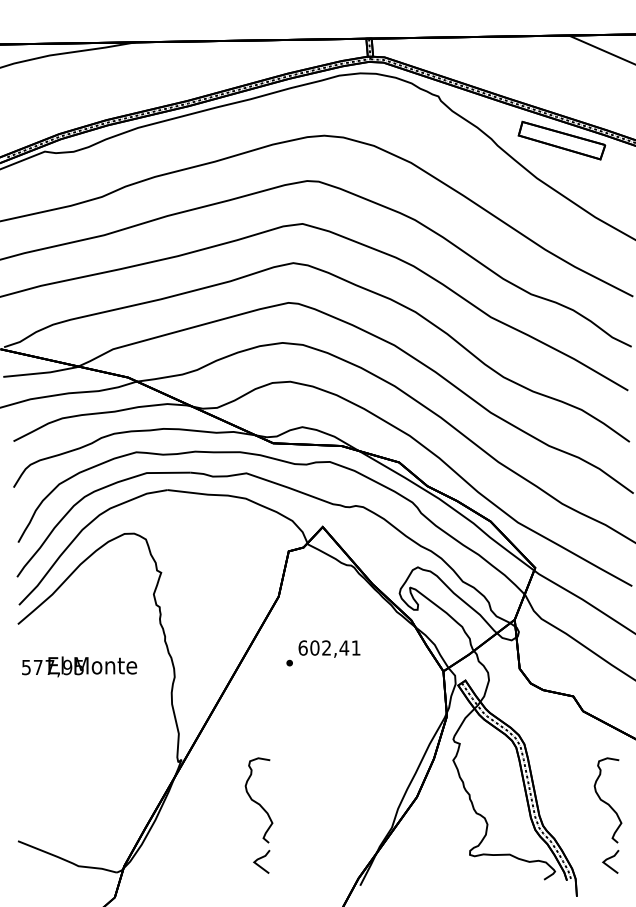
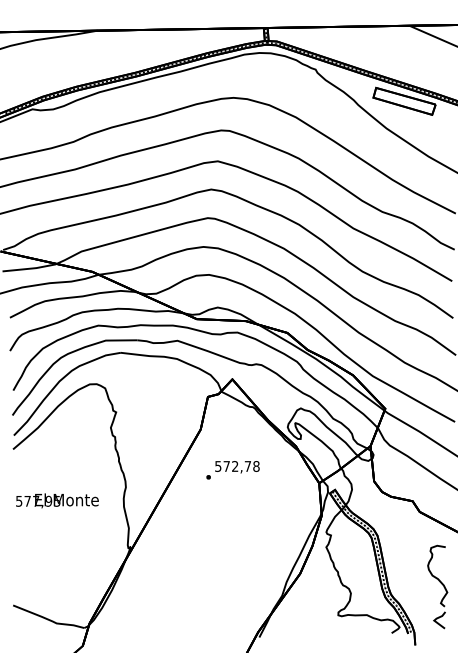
text: (329, 647) -> (237, 466), 602,41 -> 572,78
text: (79, 666) -> (57, 500), moved
part: (263, 810) -> (189, 583), removed

